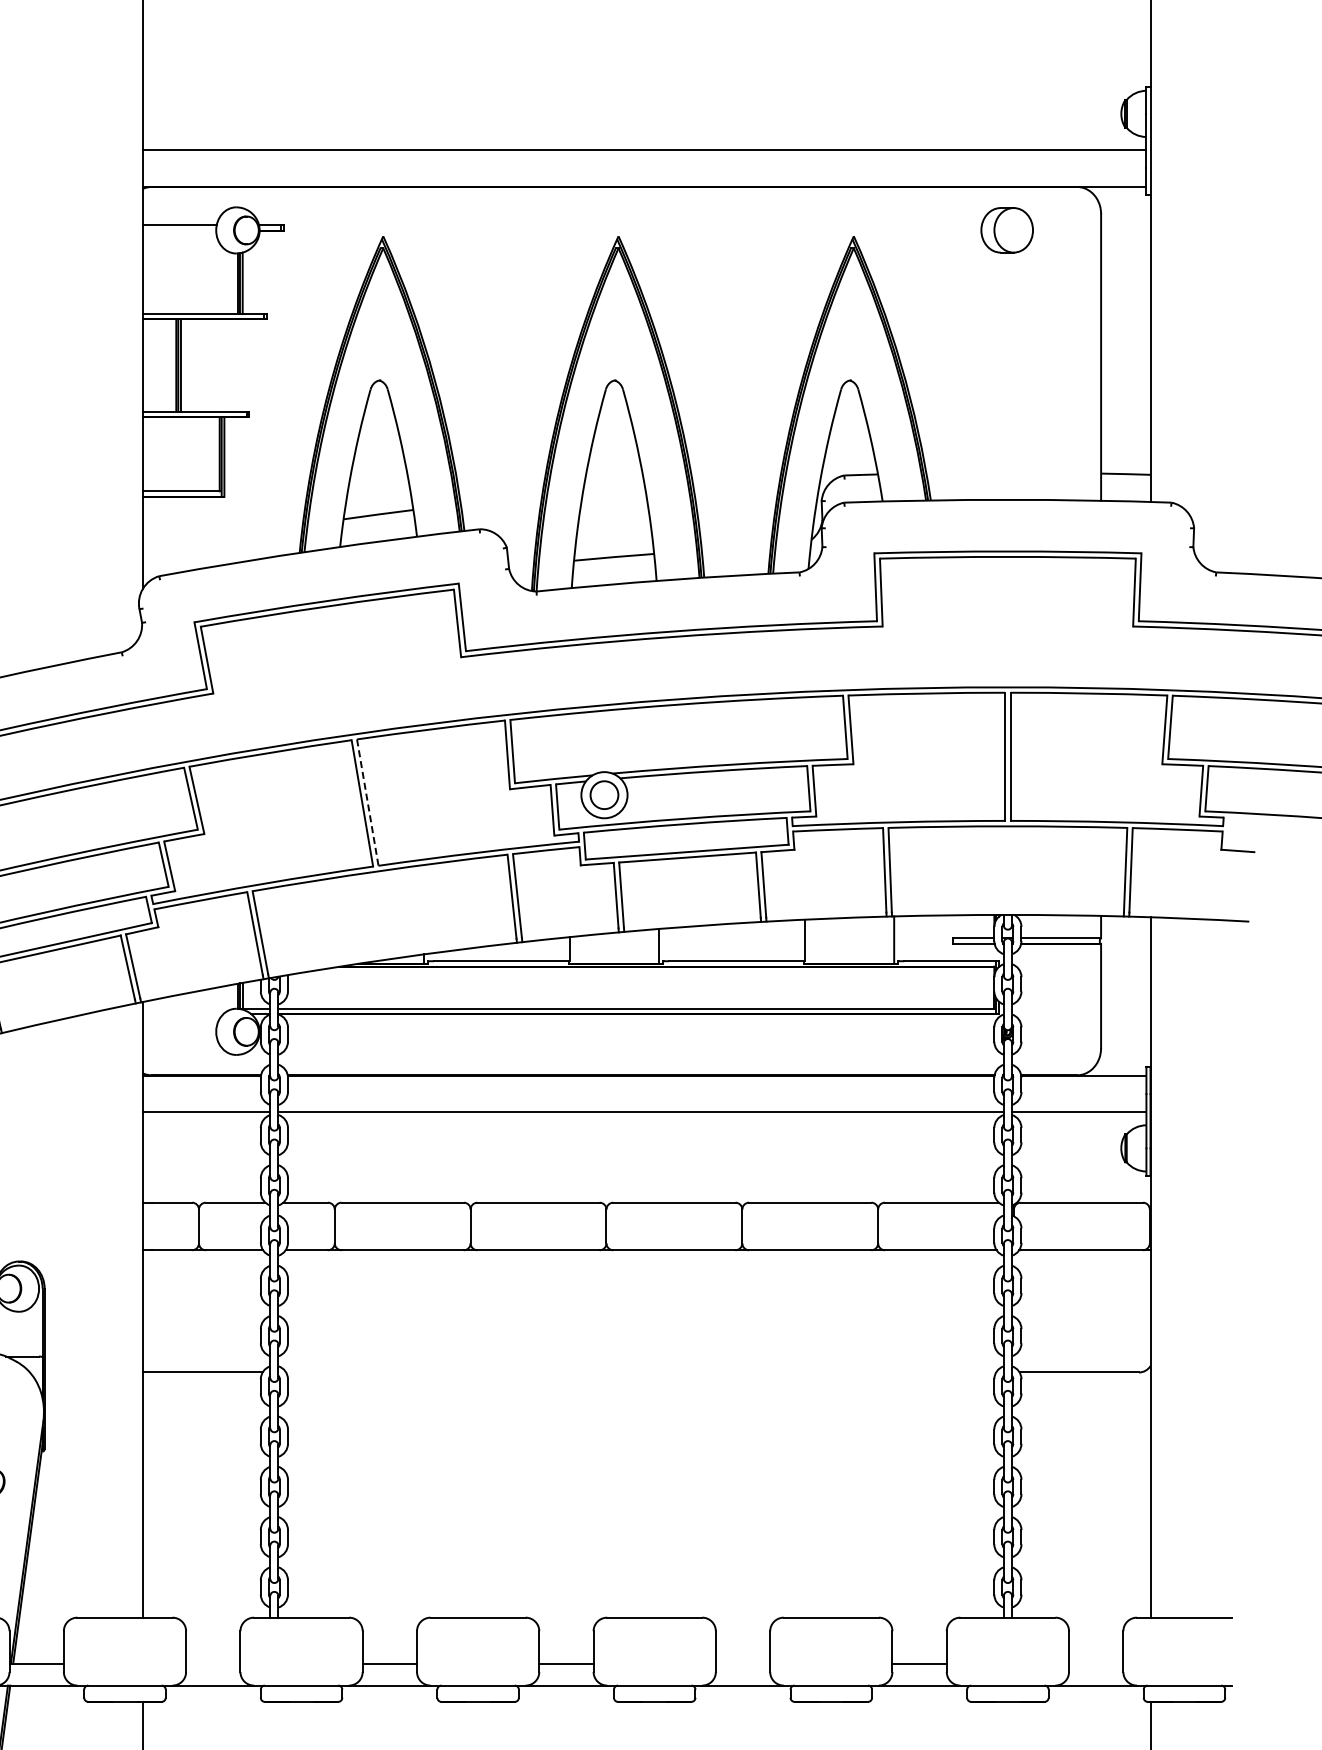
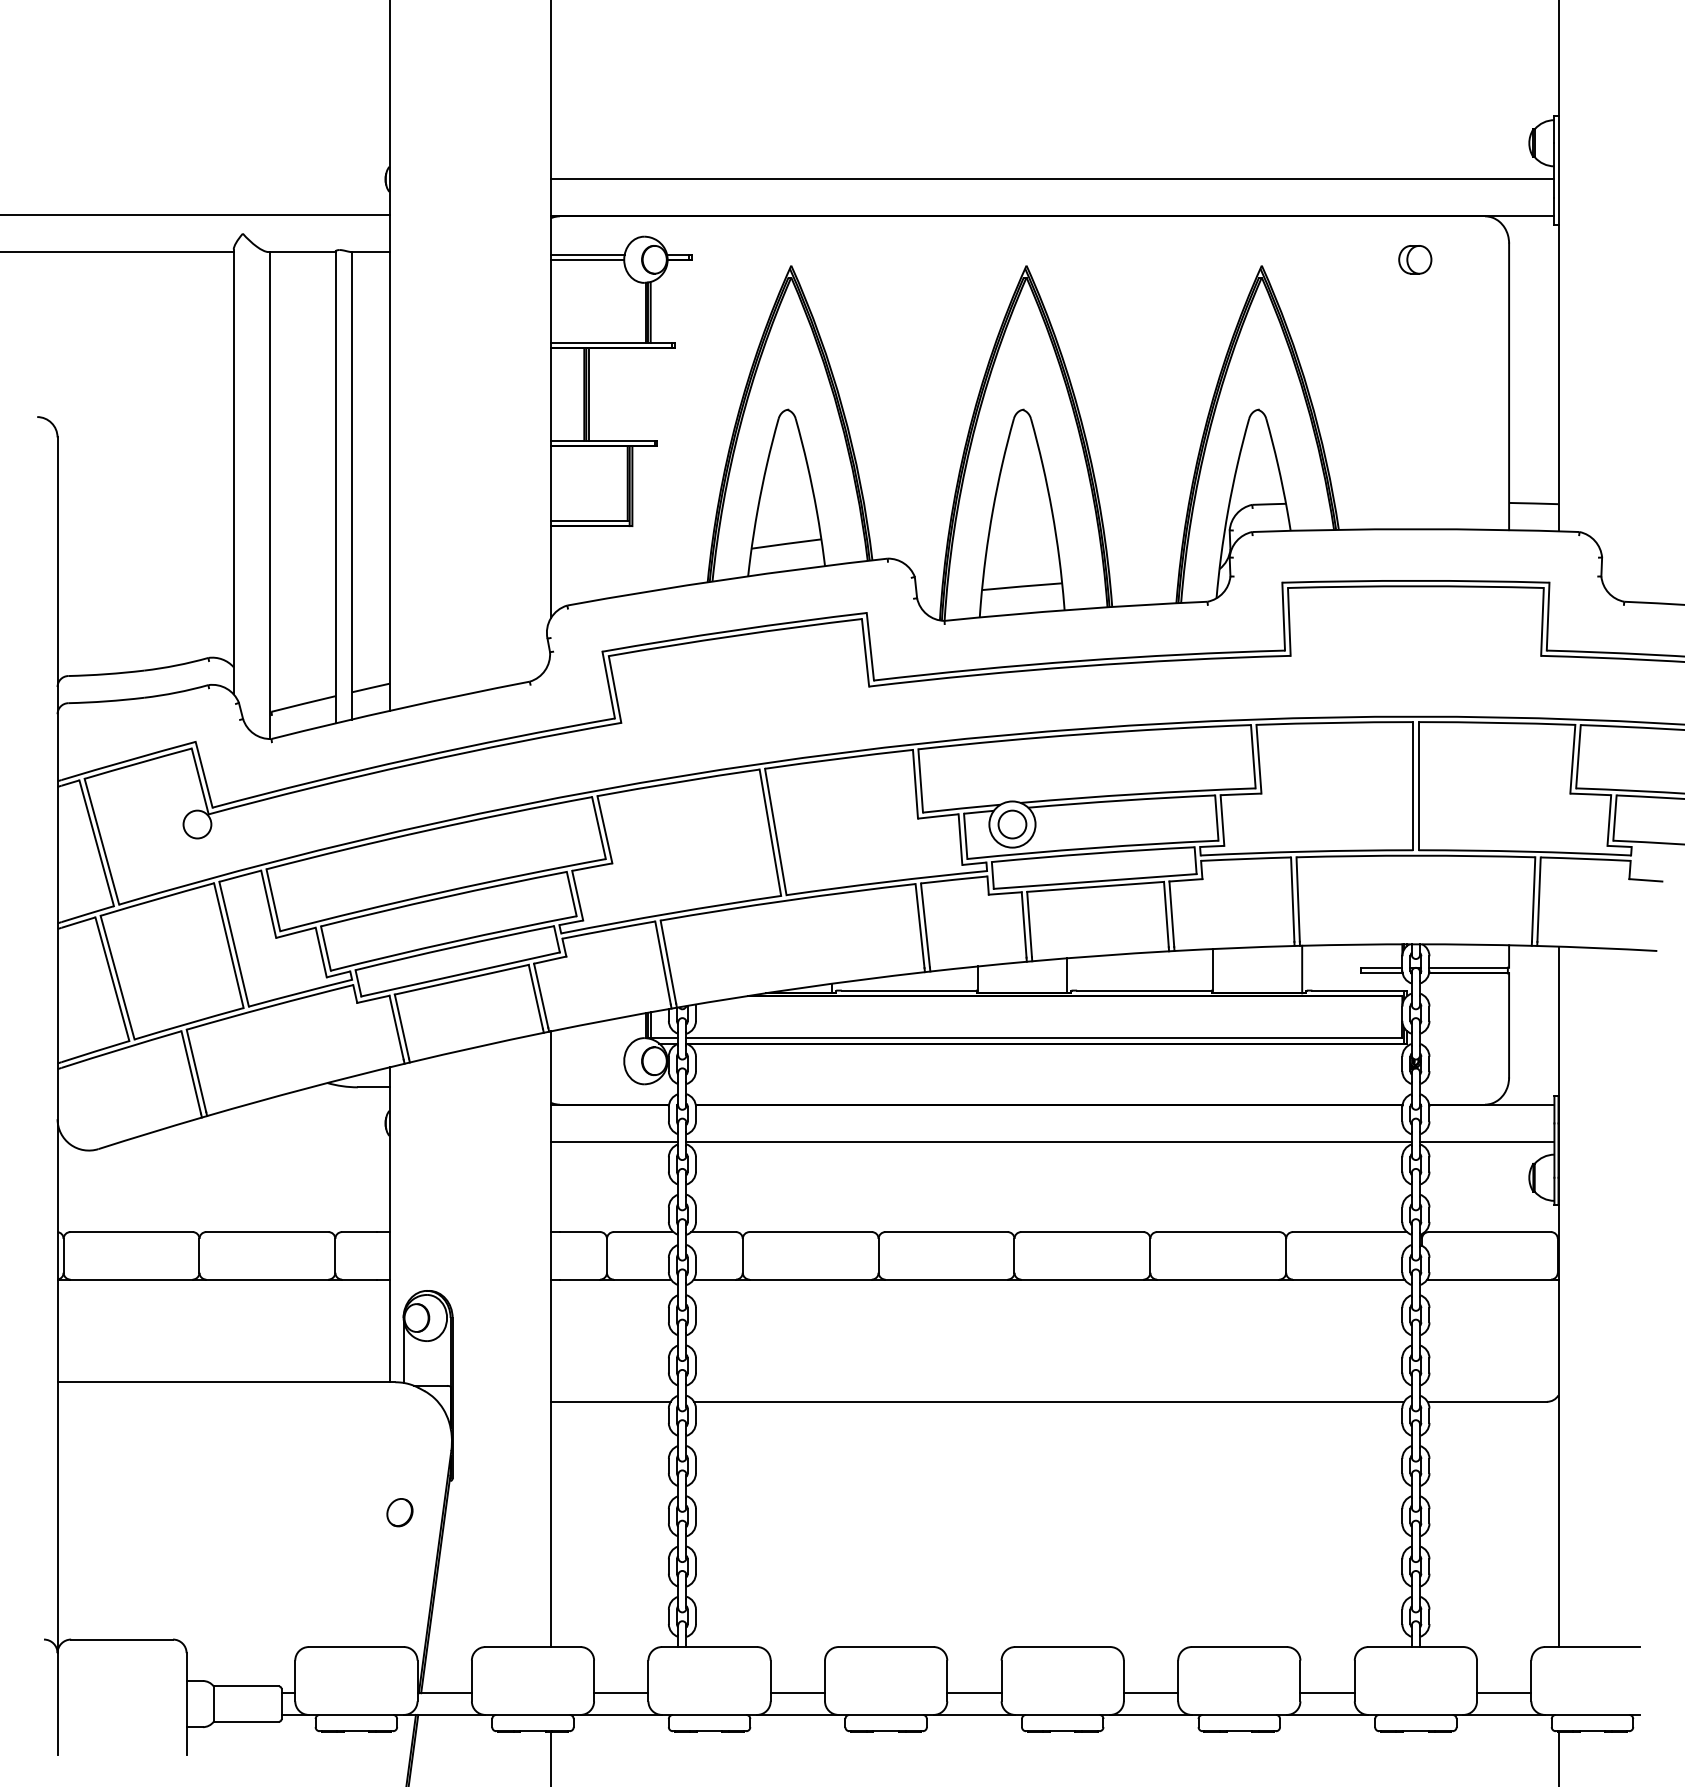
part: (1007, 230) -> (1415, 259), size x0.62
line: (179, 231) -> (587, 260), added
line: (367, 803) -> (775, 832), dashed -> solid
line: (641, 1372) -> (1049, 1401), added
line: (213, 1664) -> (621, 1693), added
line: (742, 1664) -> (1150, 1693), added
line: (1096, 1664) -> (1504, 1693), added

